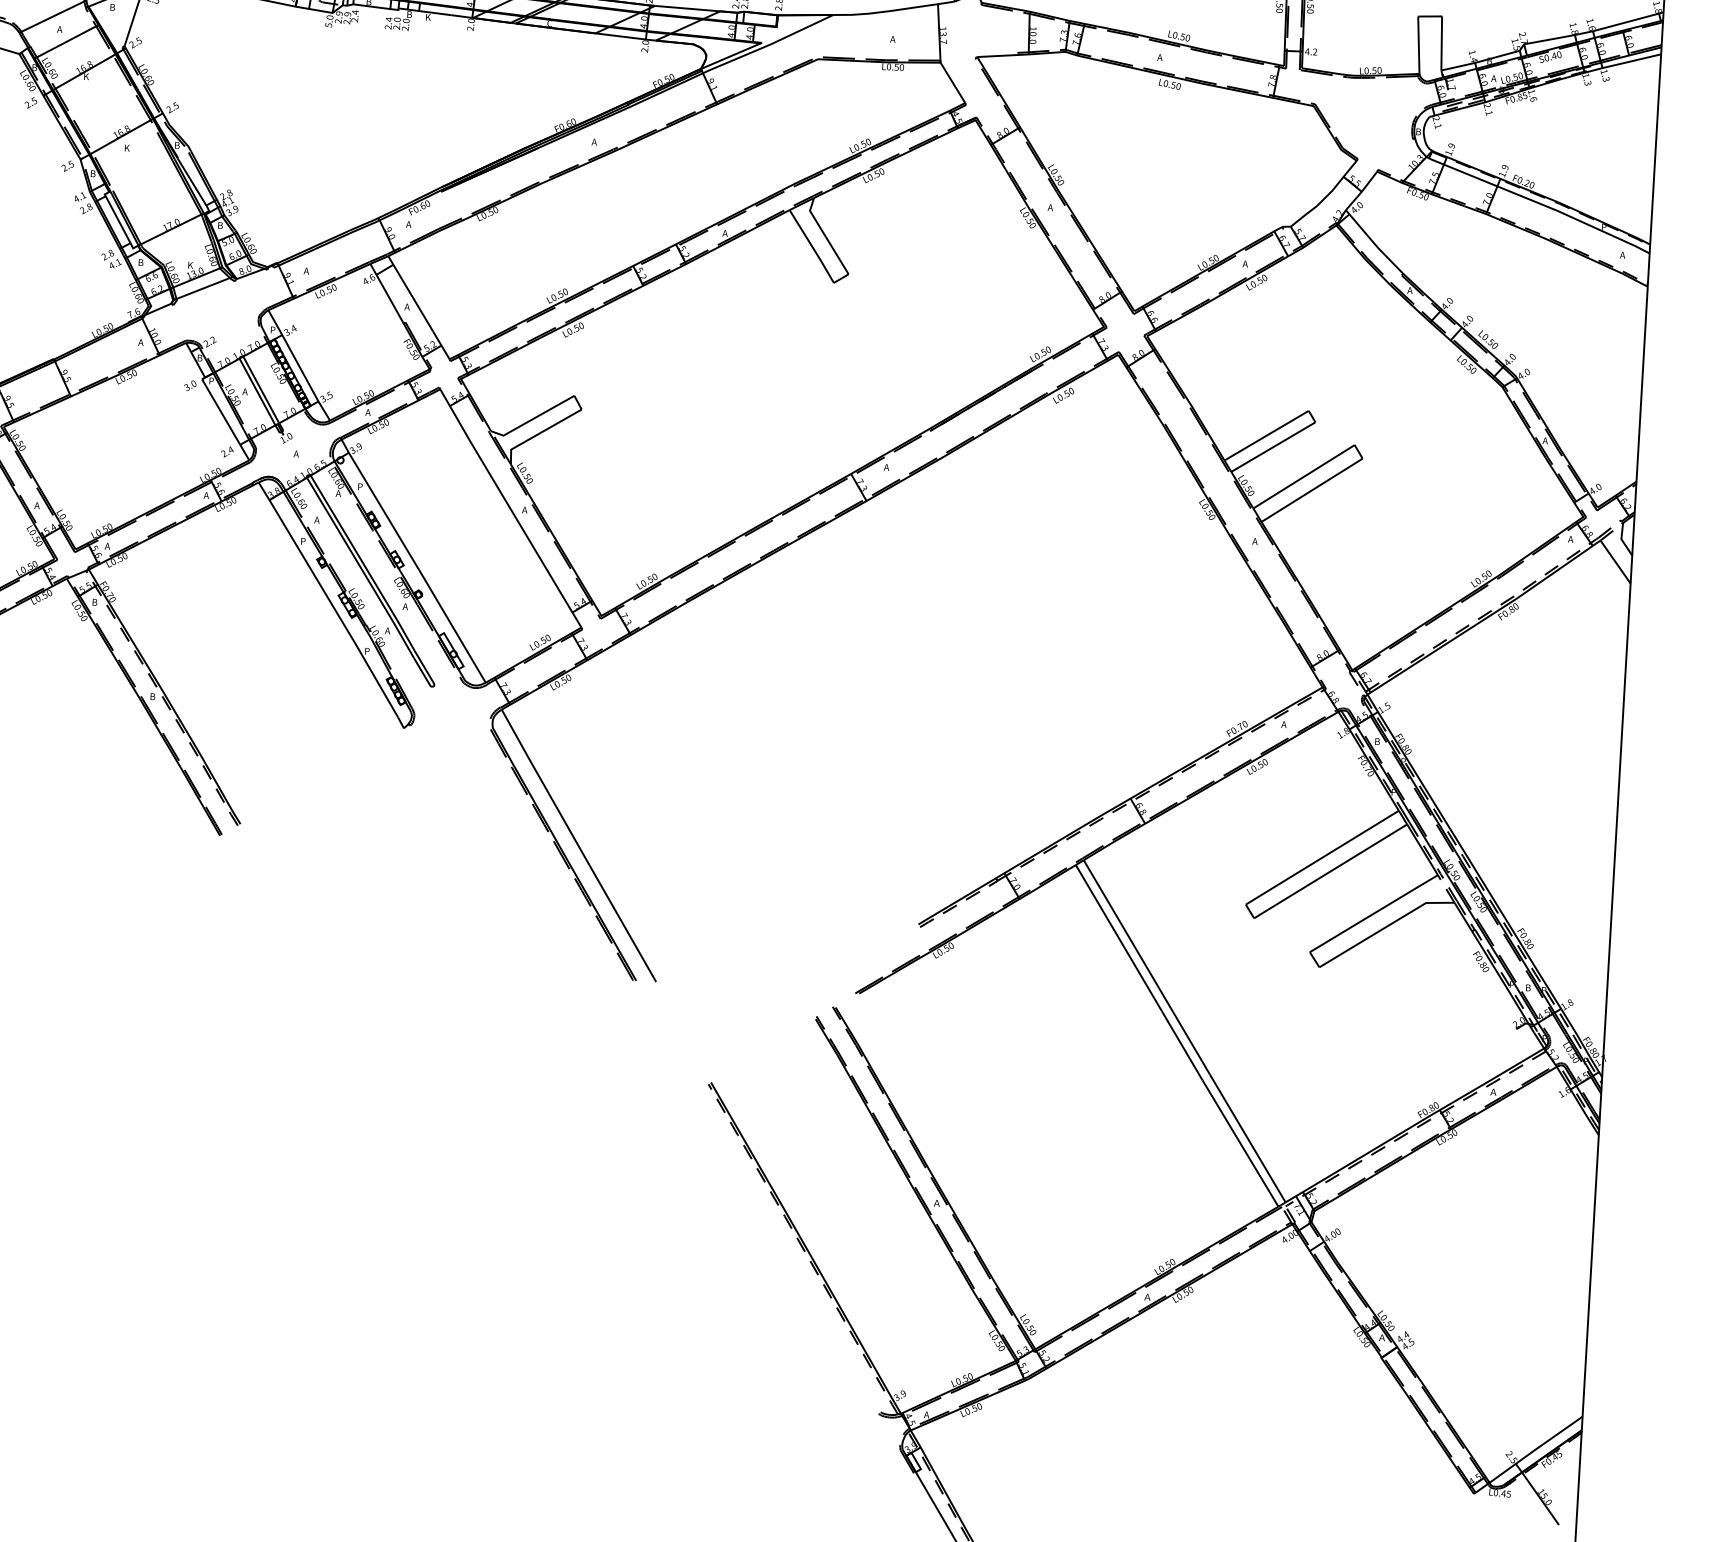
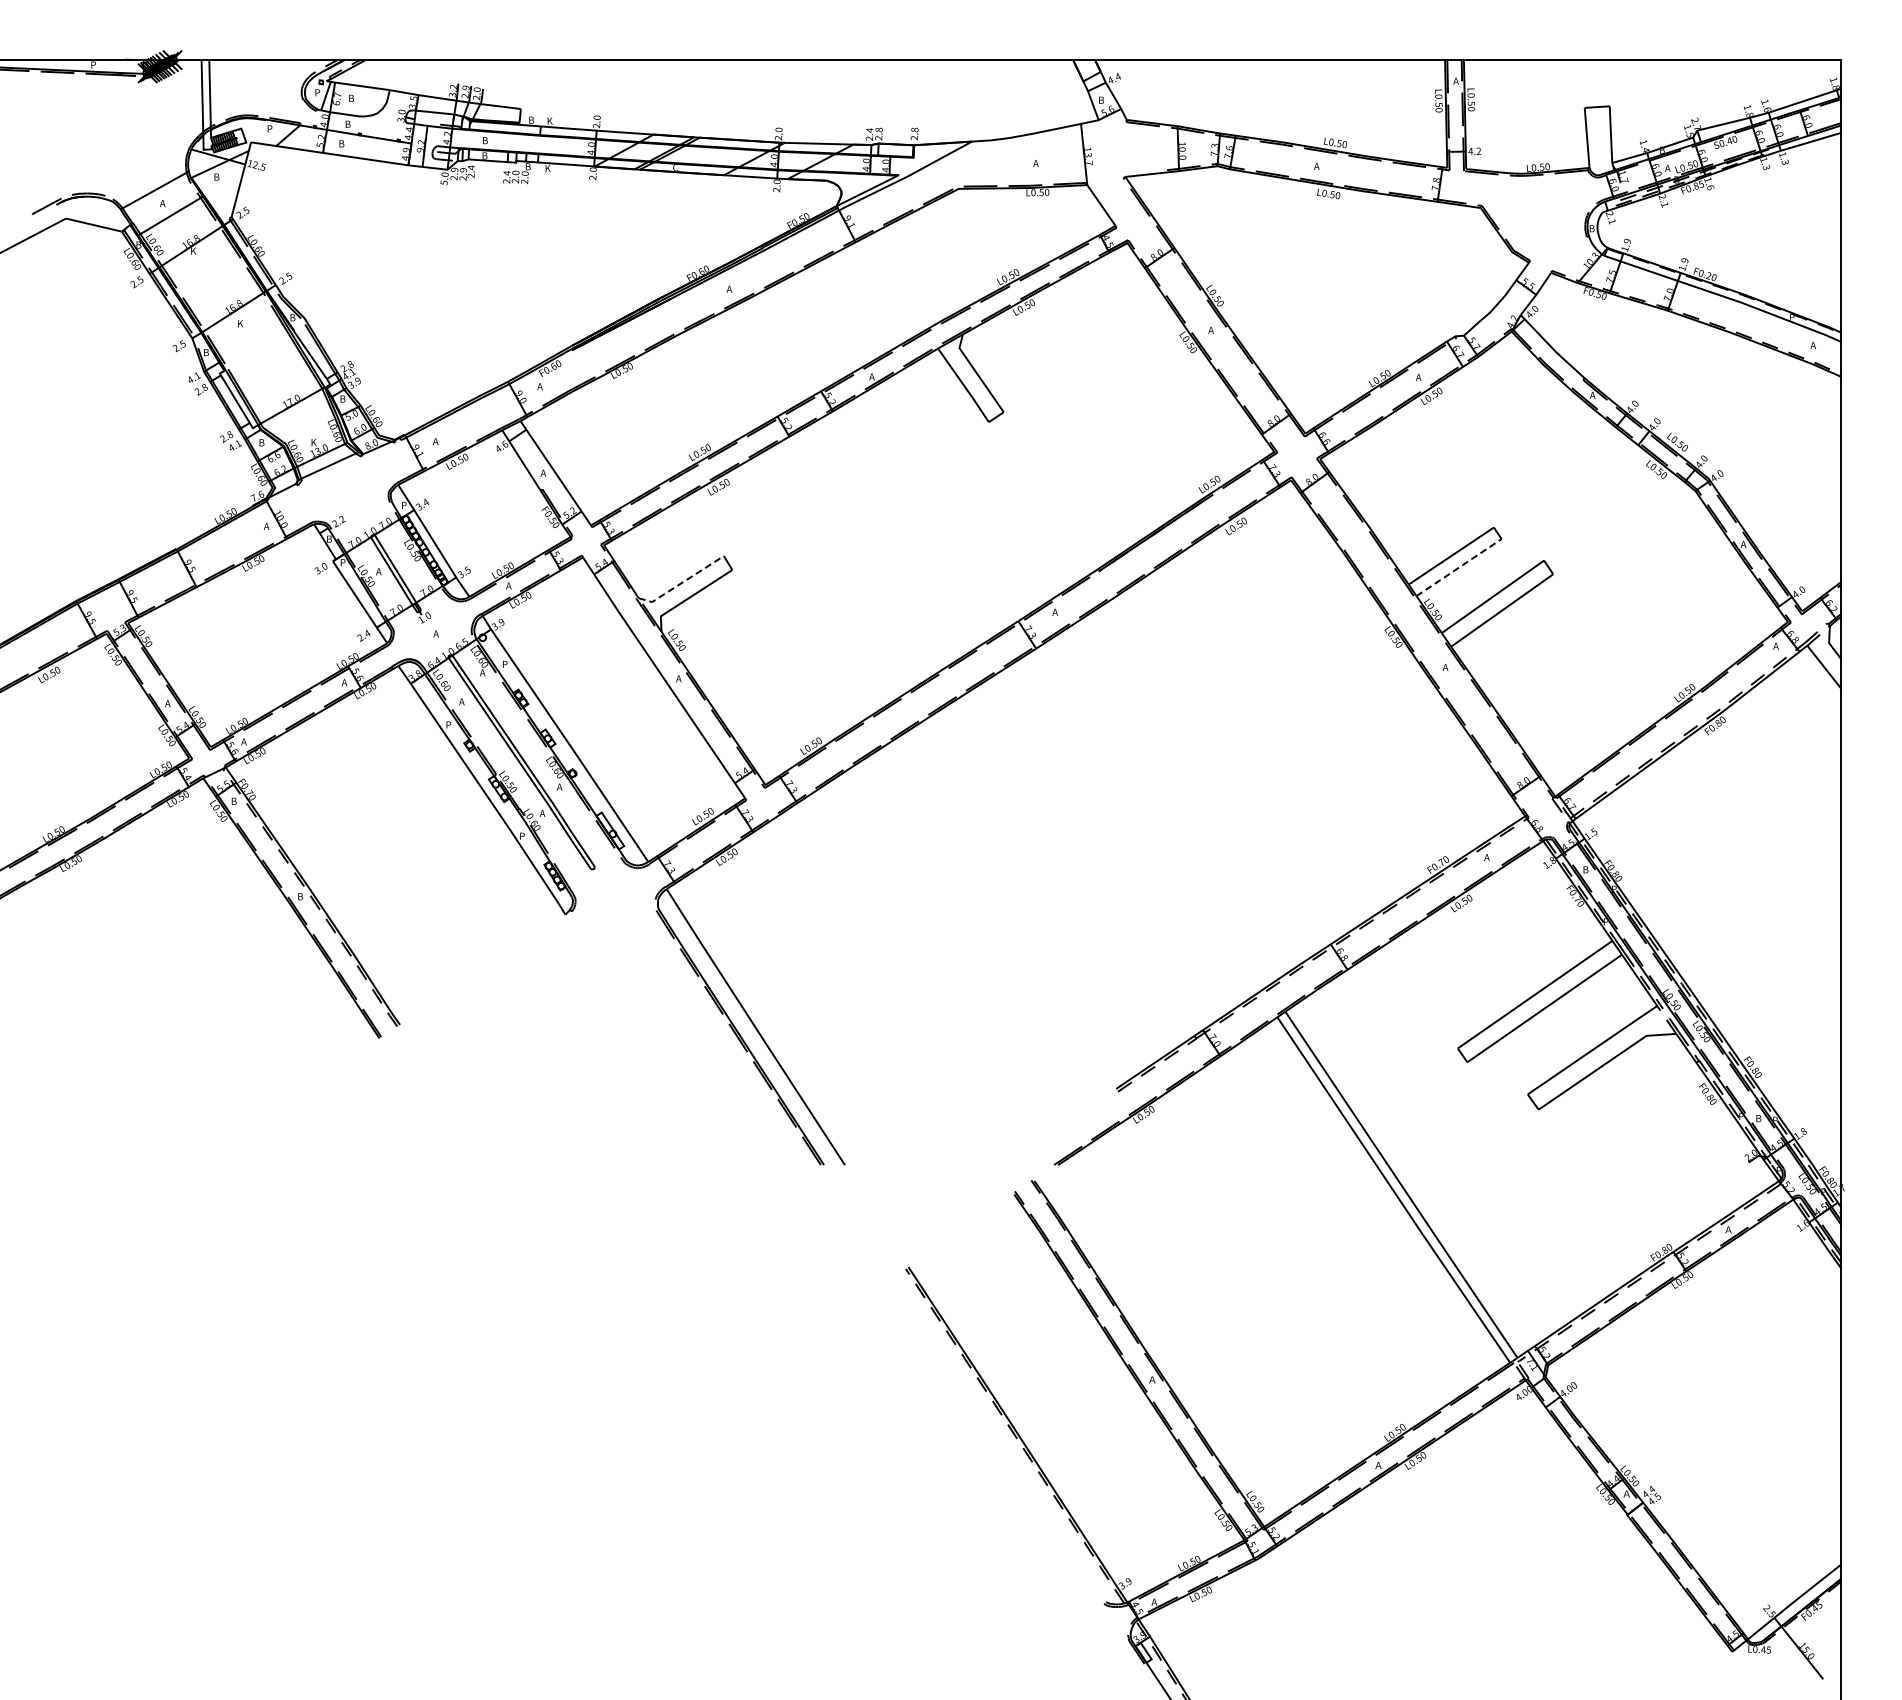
line: (533, 418) -> (682, 582), solid -> dashed
line: (1273, 447) -> (1459, 567), solid -> dashed

